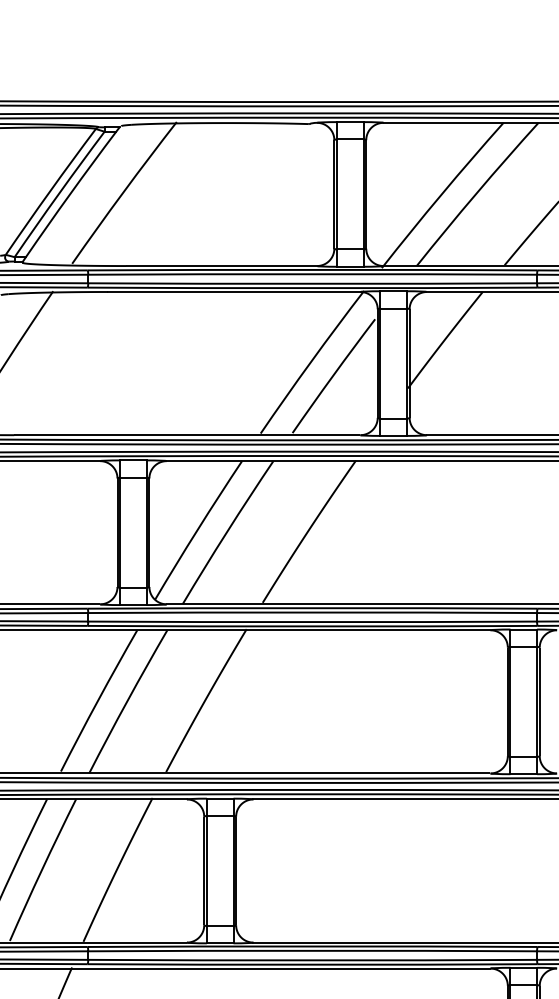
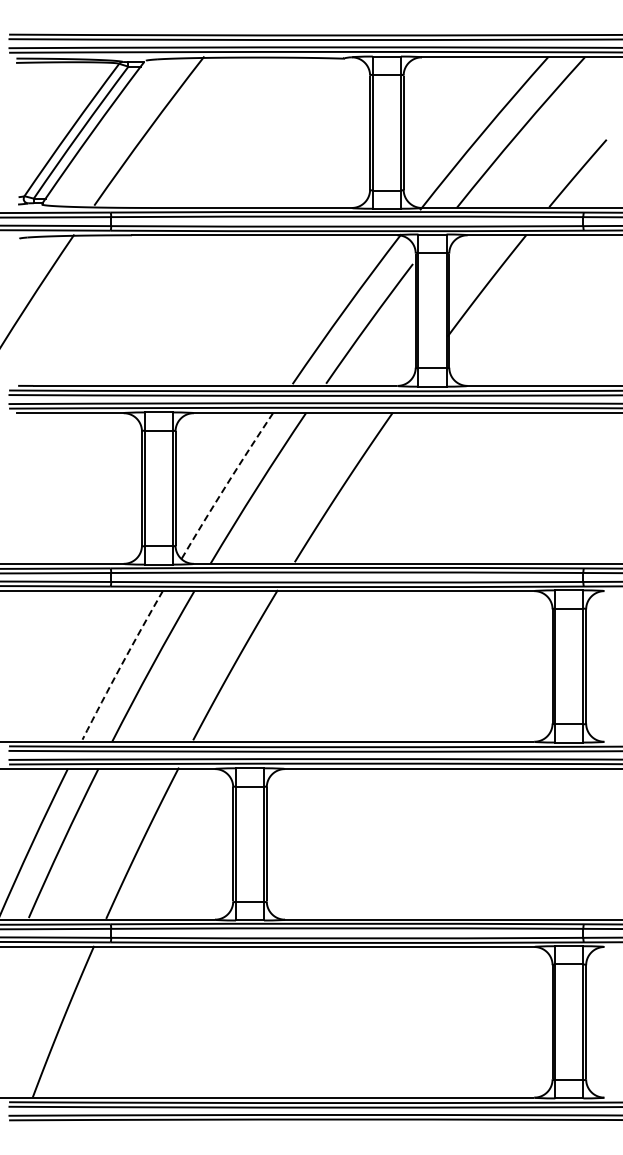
arc: (197, 529) -> (226, 485), solid -> dashed
arc: (98, 700) -> (121, 664), solid -> dashed

